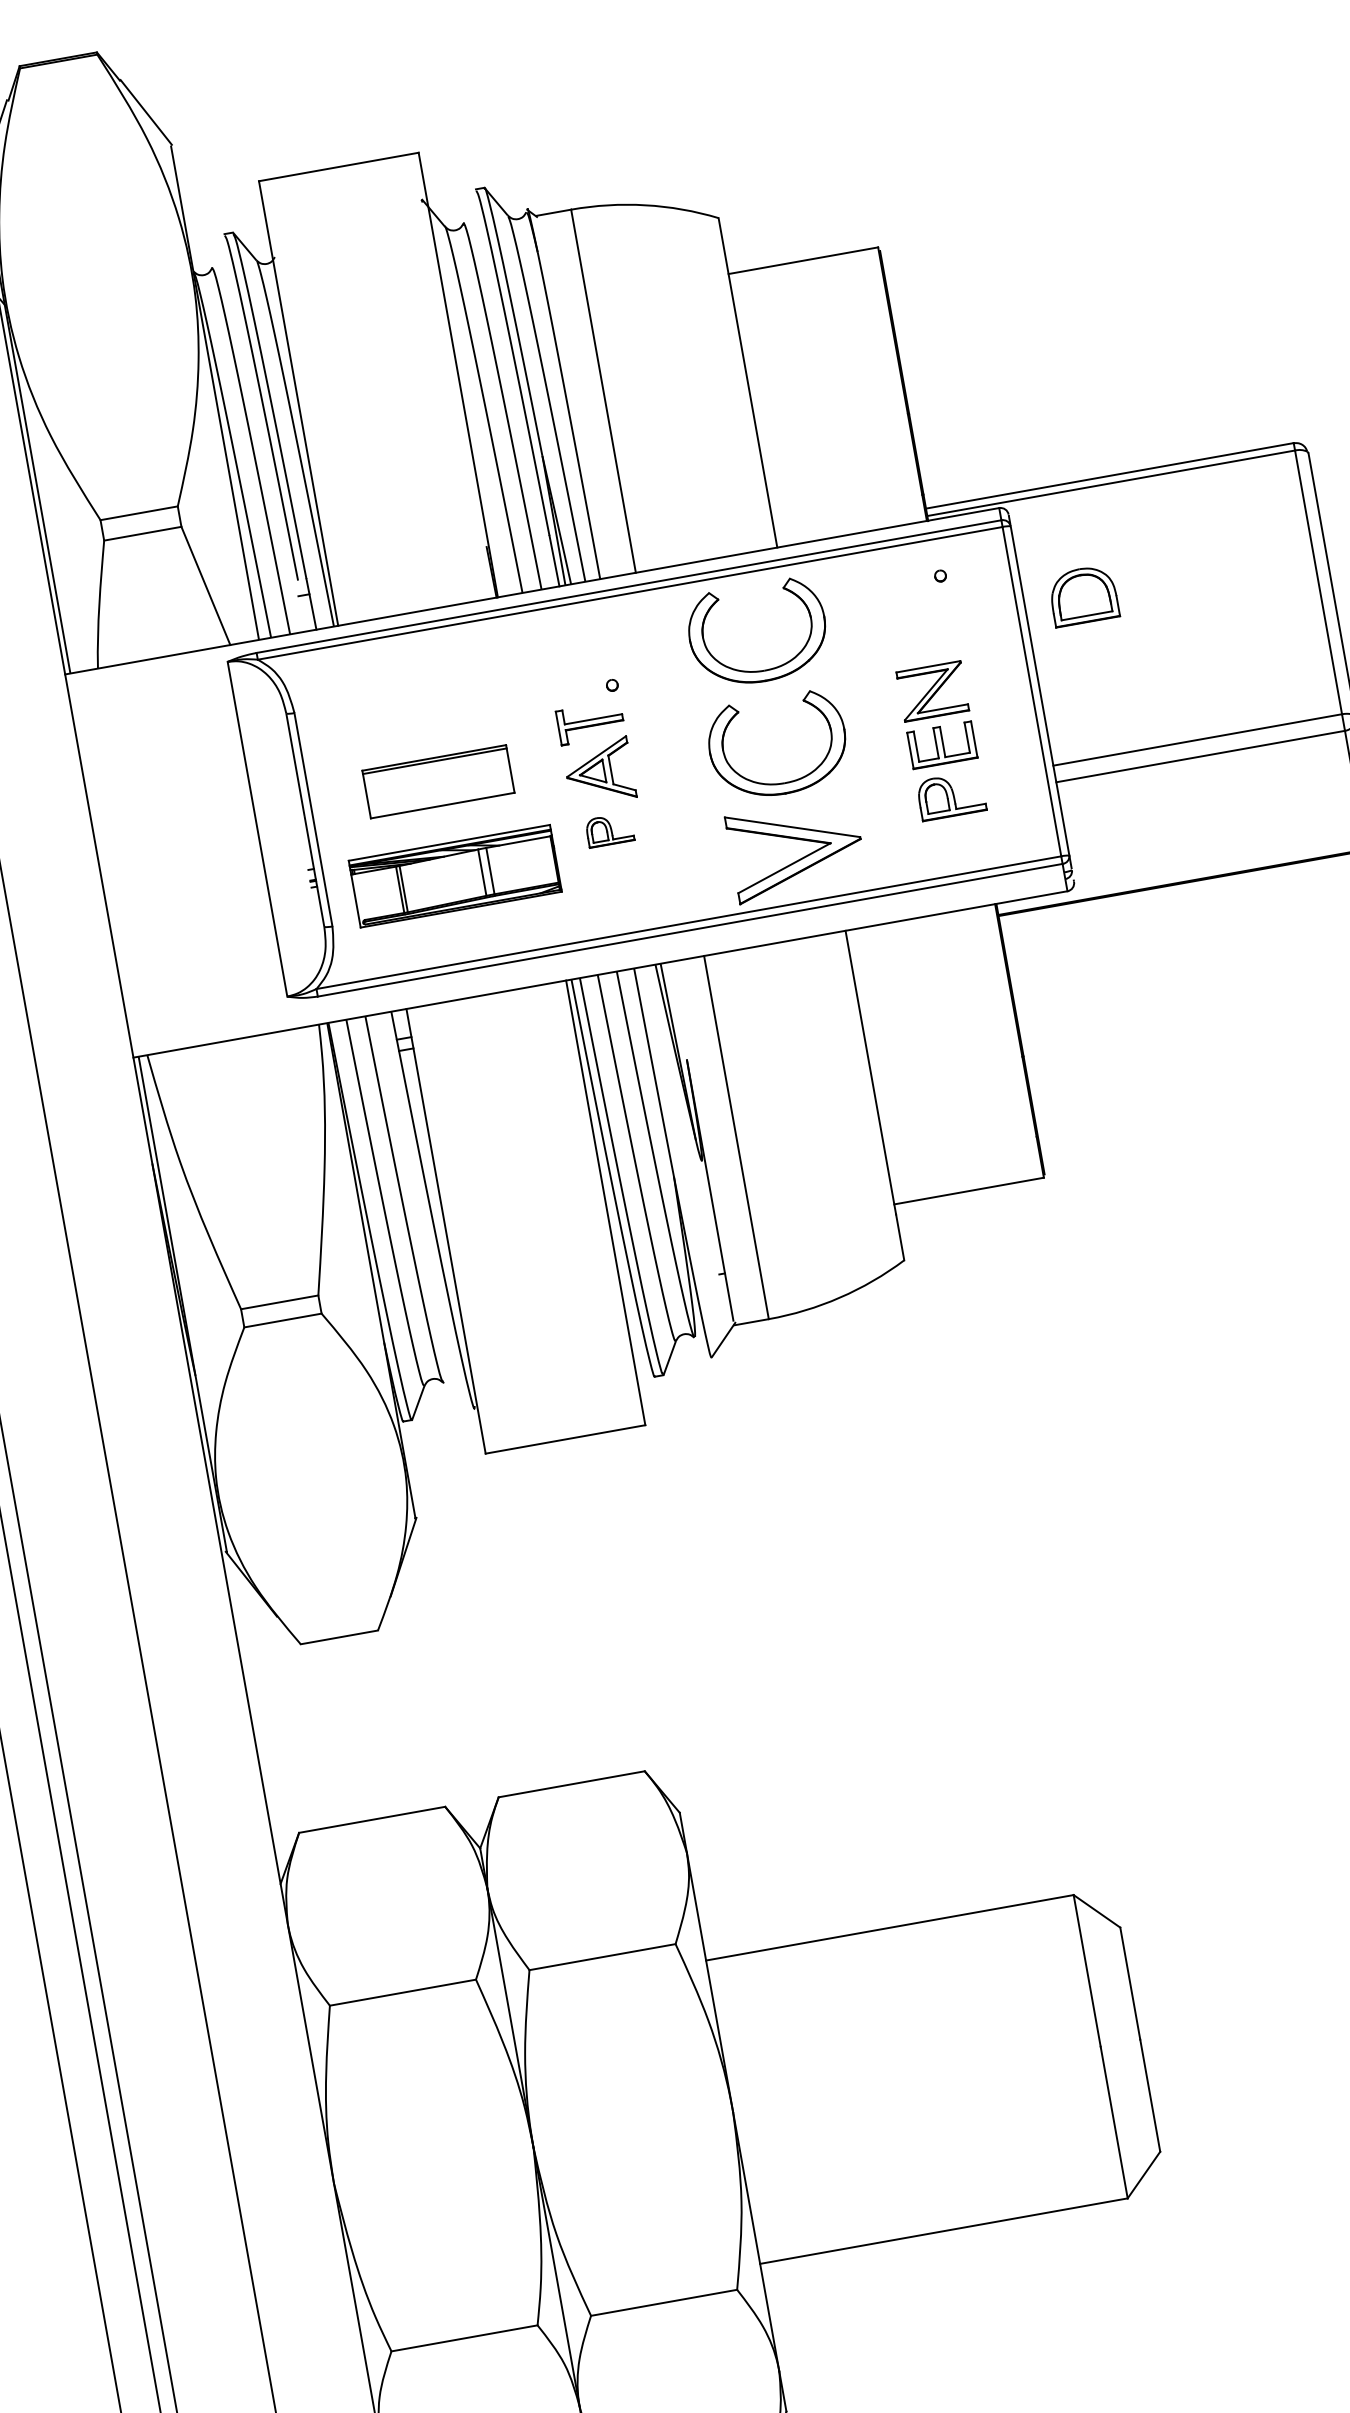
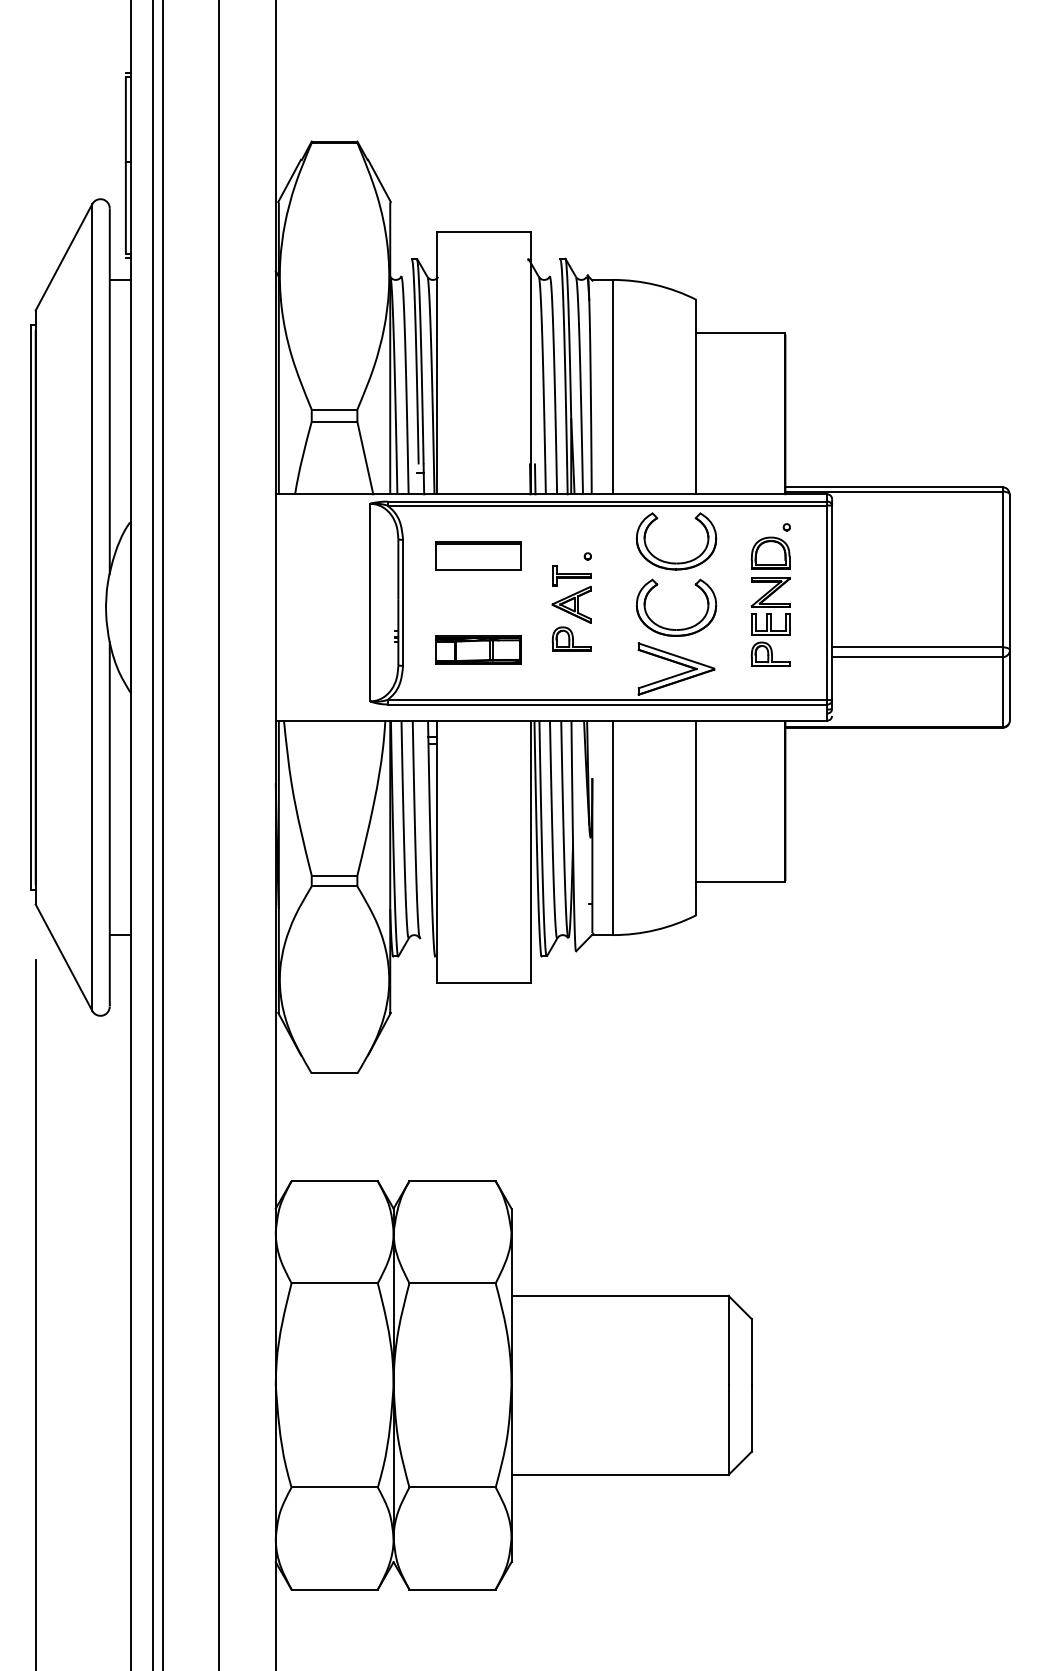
line: (498, 571) -> (534, 479), added
part: (1083, 594) -> (770, 552), moved
part: (438, 781) -> (478, 555), moved
part: (609, 829) -> (571, 638), size x1.43
part: (455, 875) -> (478, 649), size x0.71

